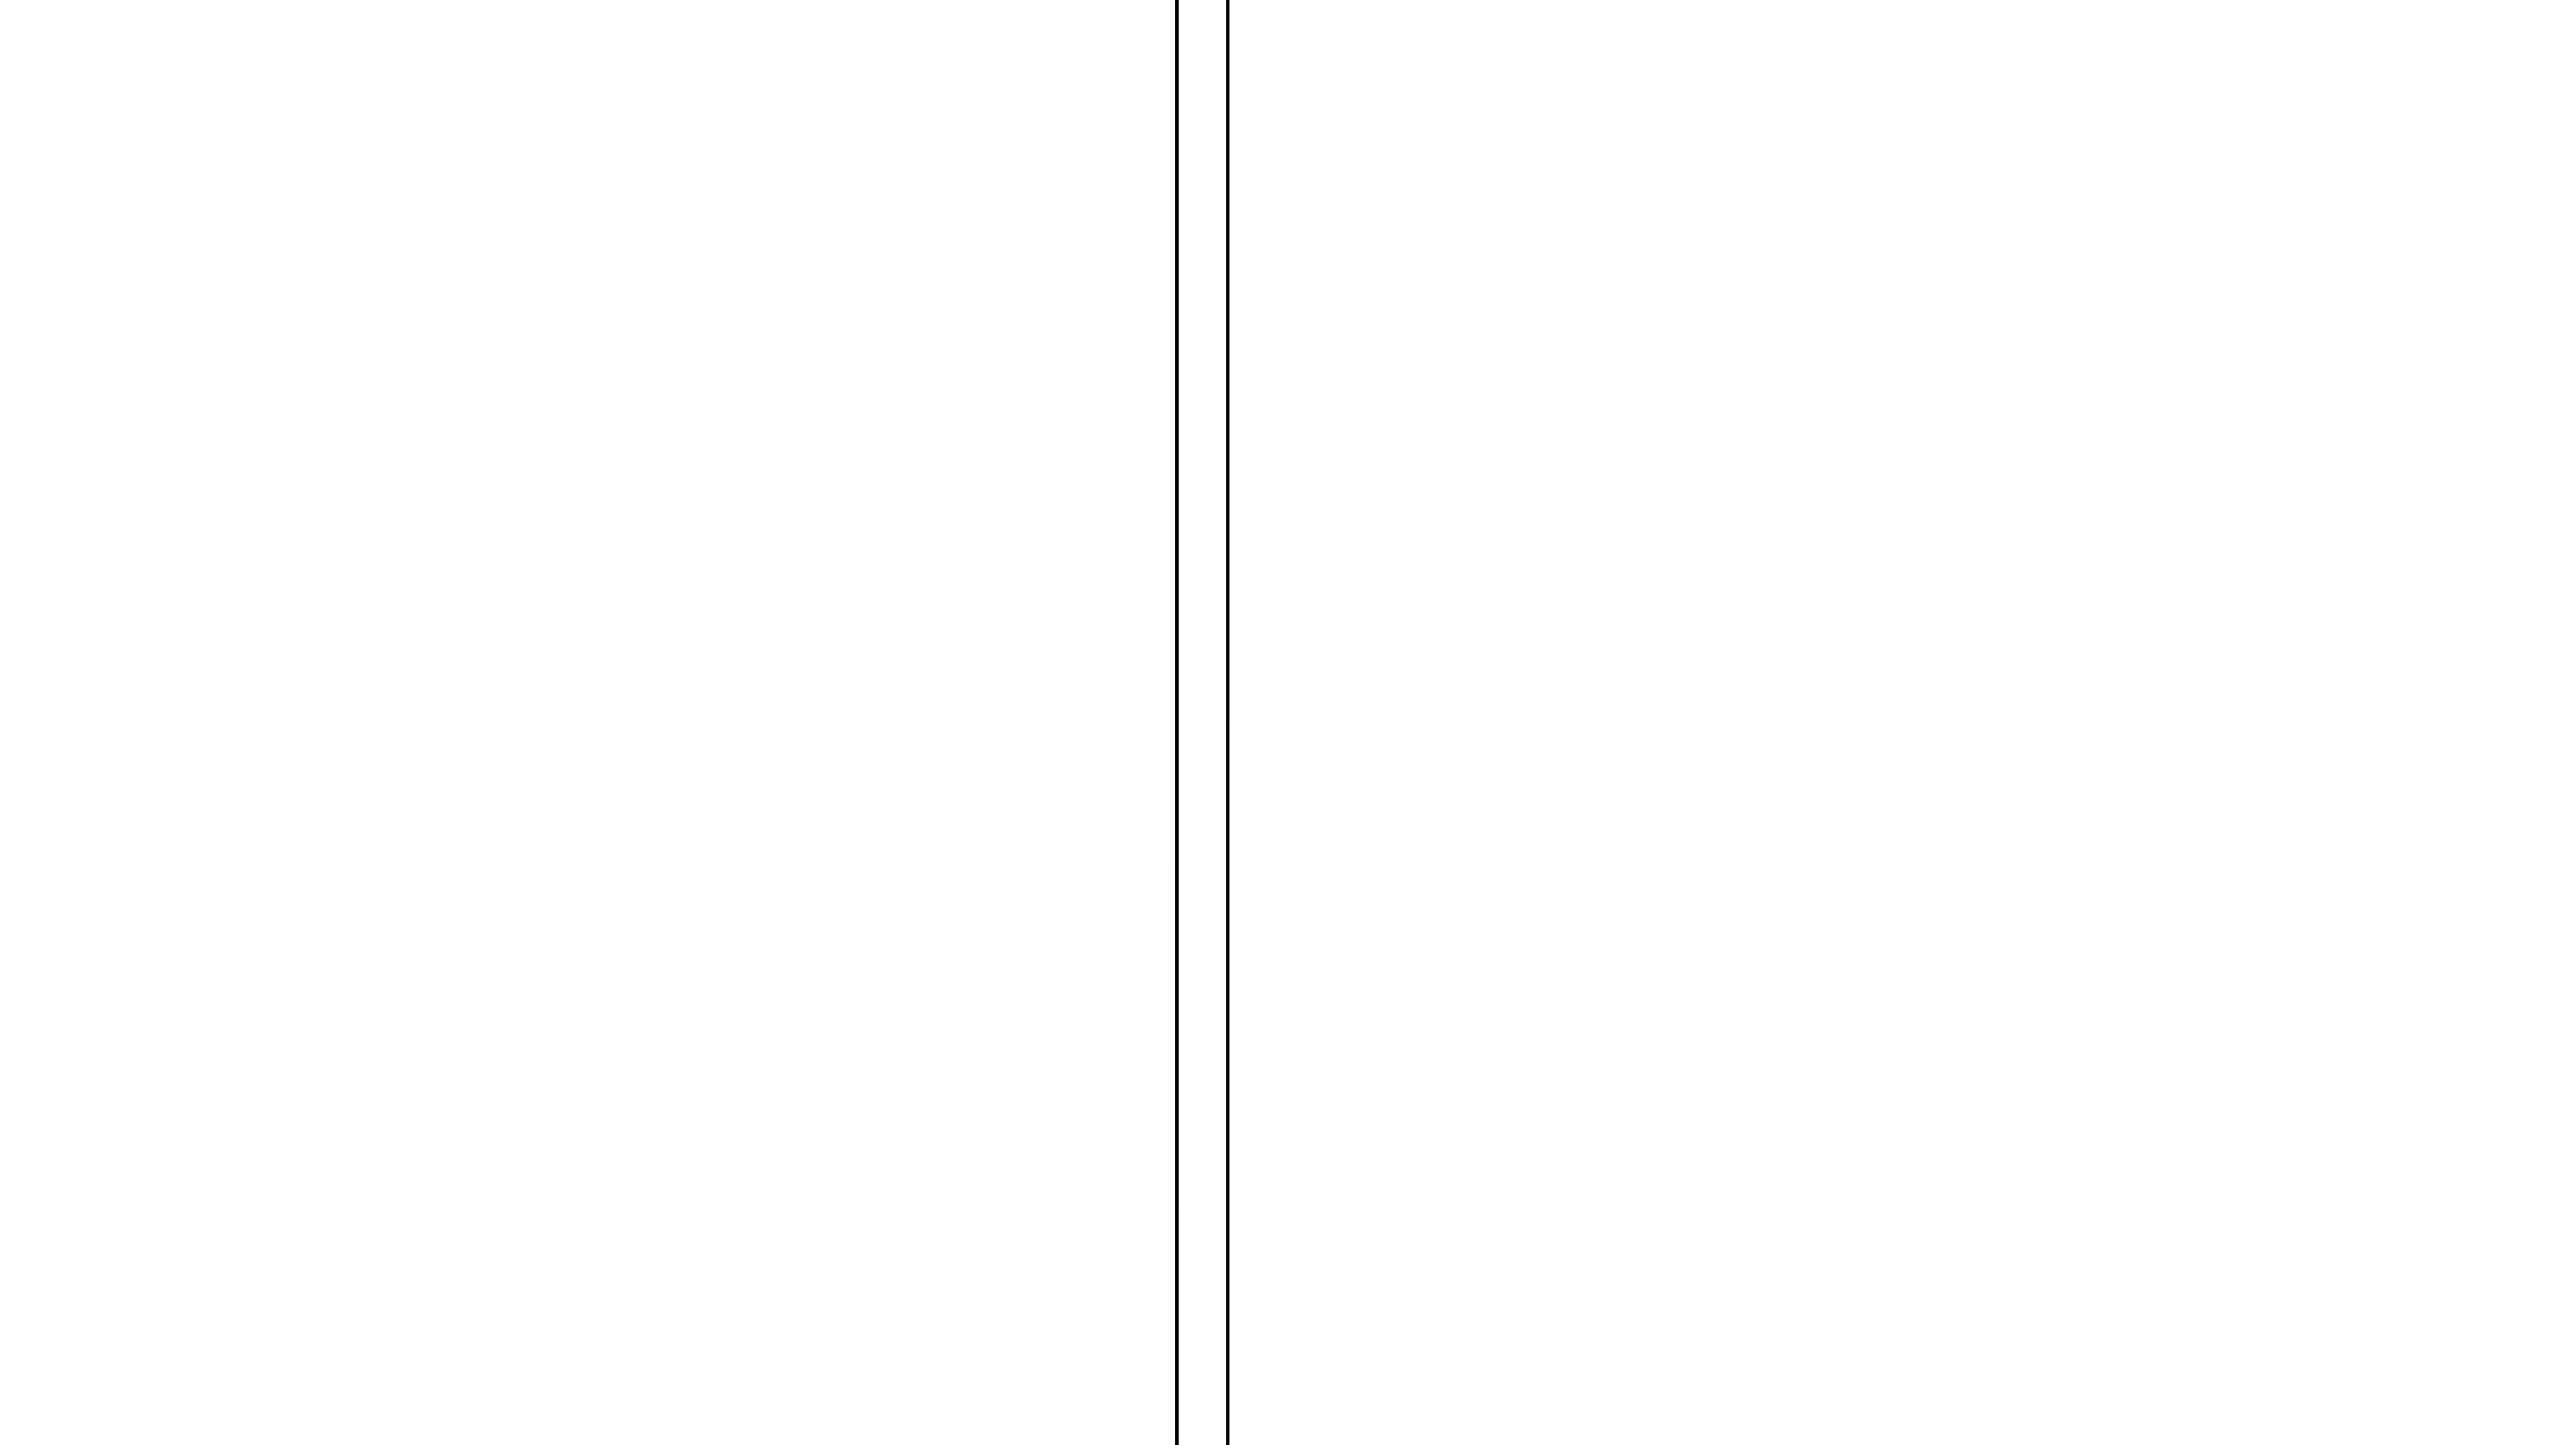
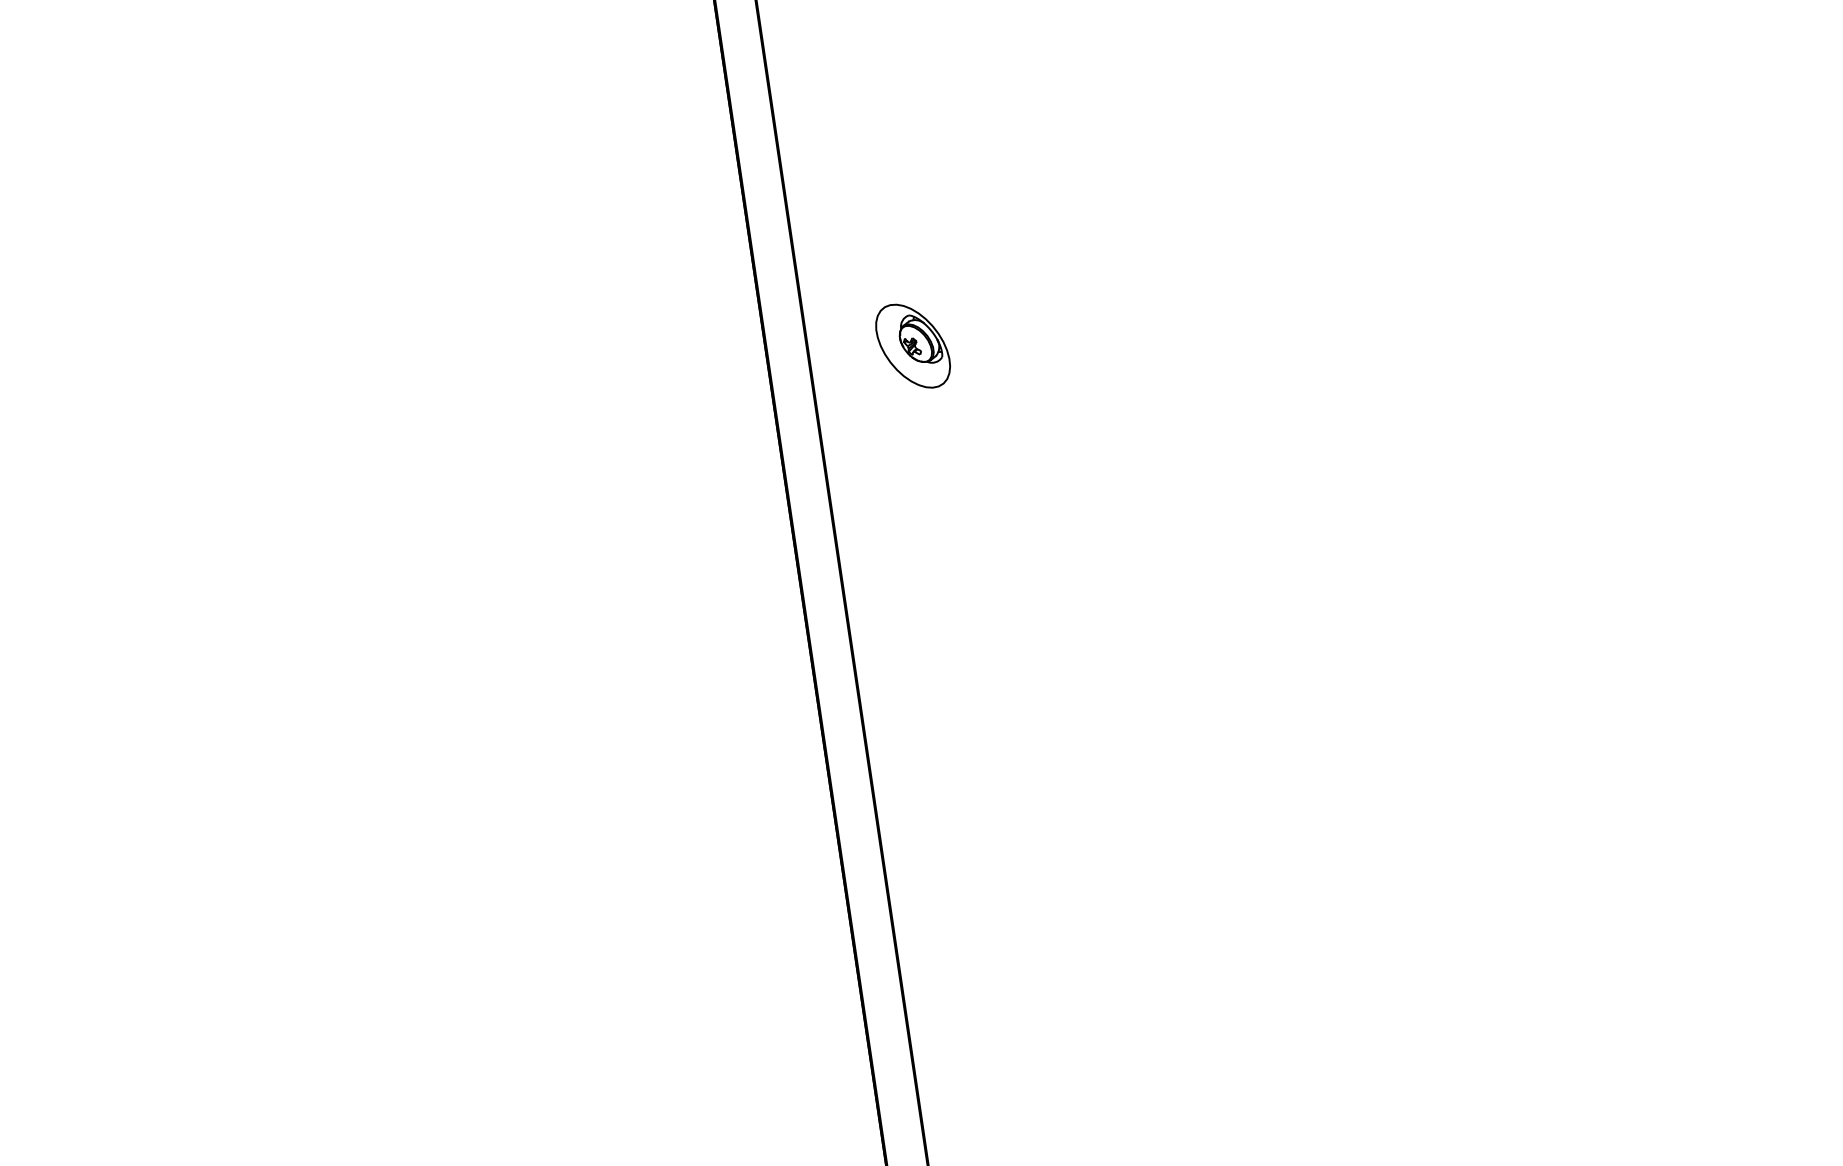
part: (1357, 404) -> (912, 345), added

